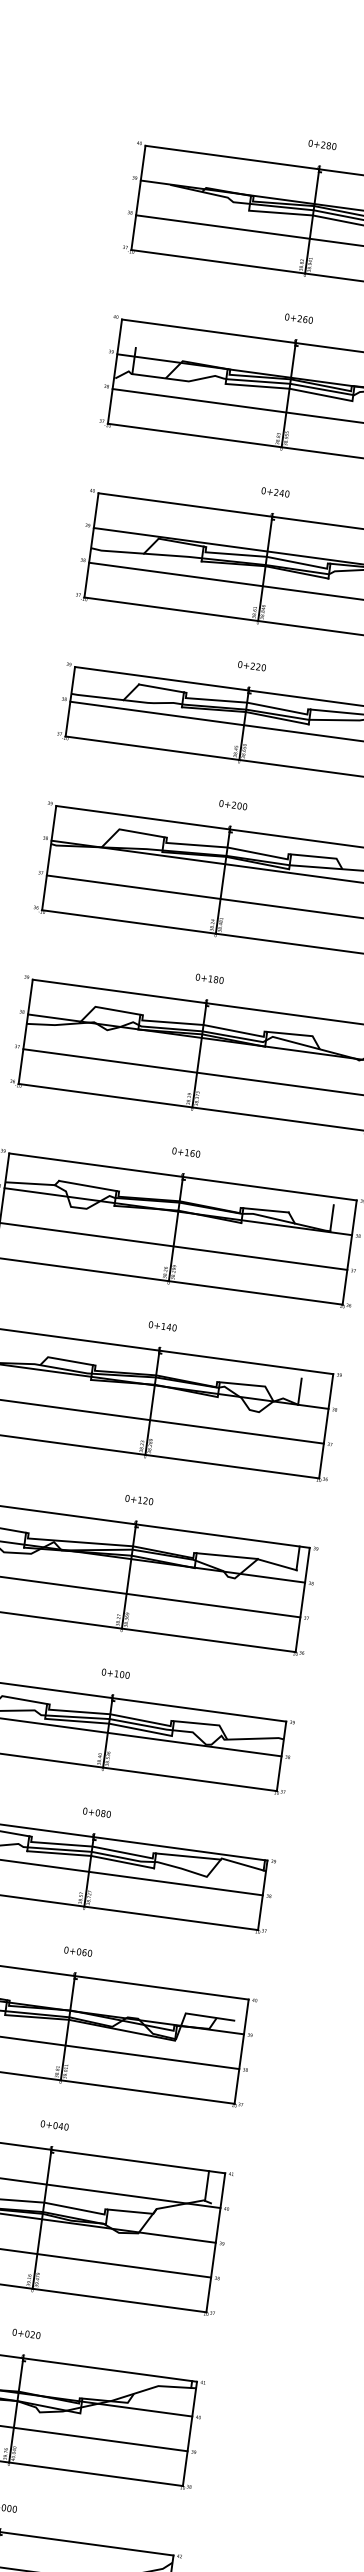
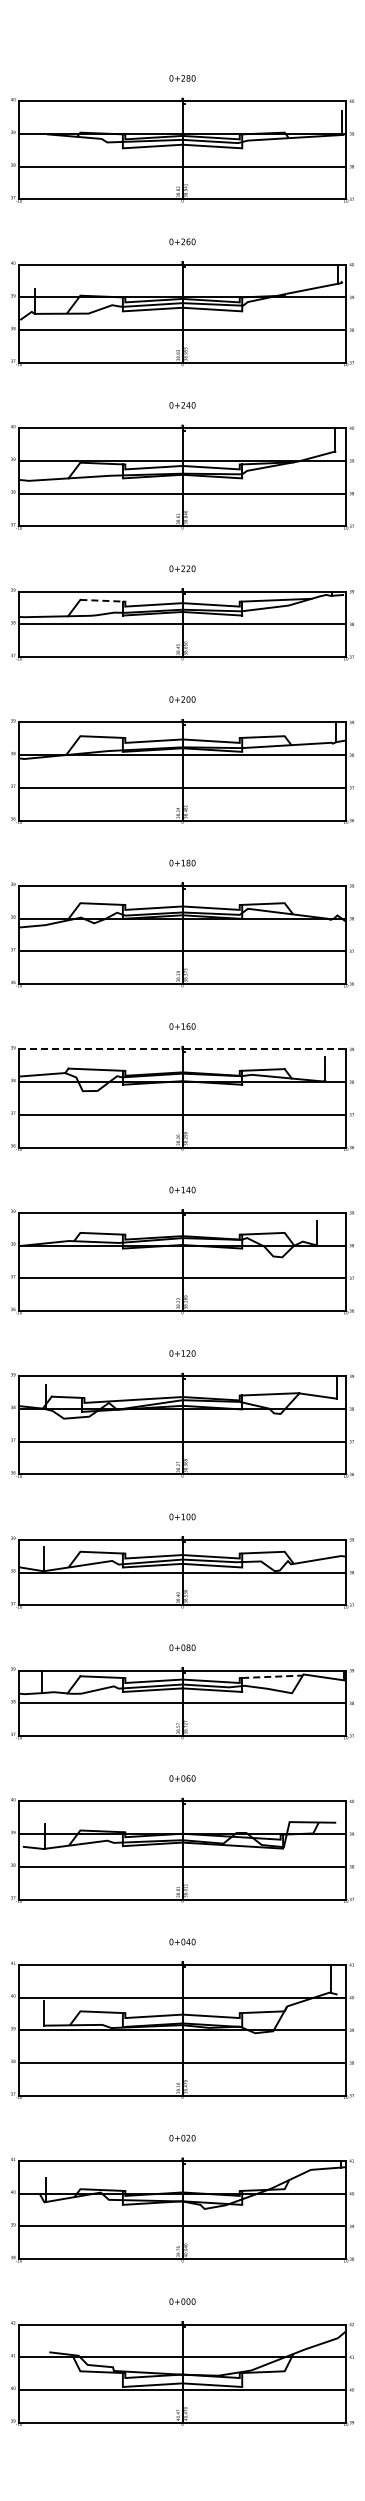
line: (162, 688) -> (102, 600), solid -> dashed
line: (184, 1177) -> (183, 1049), solid -> dashed
line: (189, 1856) -> (273, 1676), solid -> dashed

